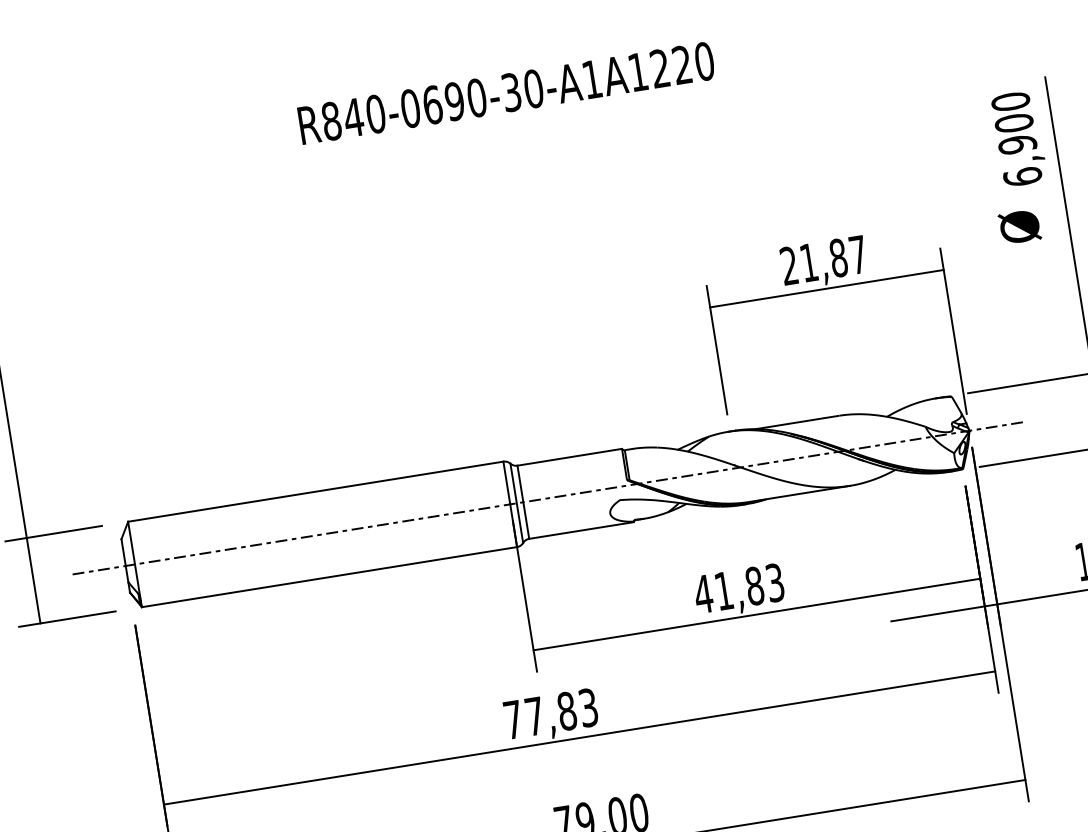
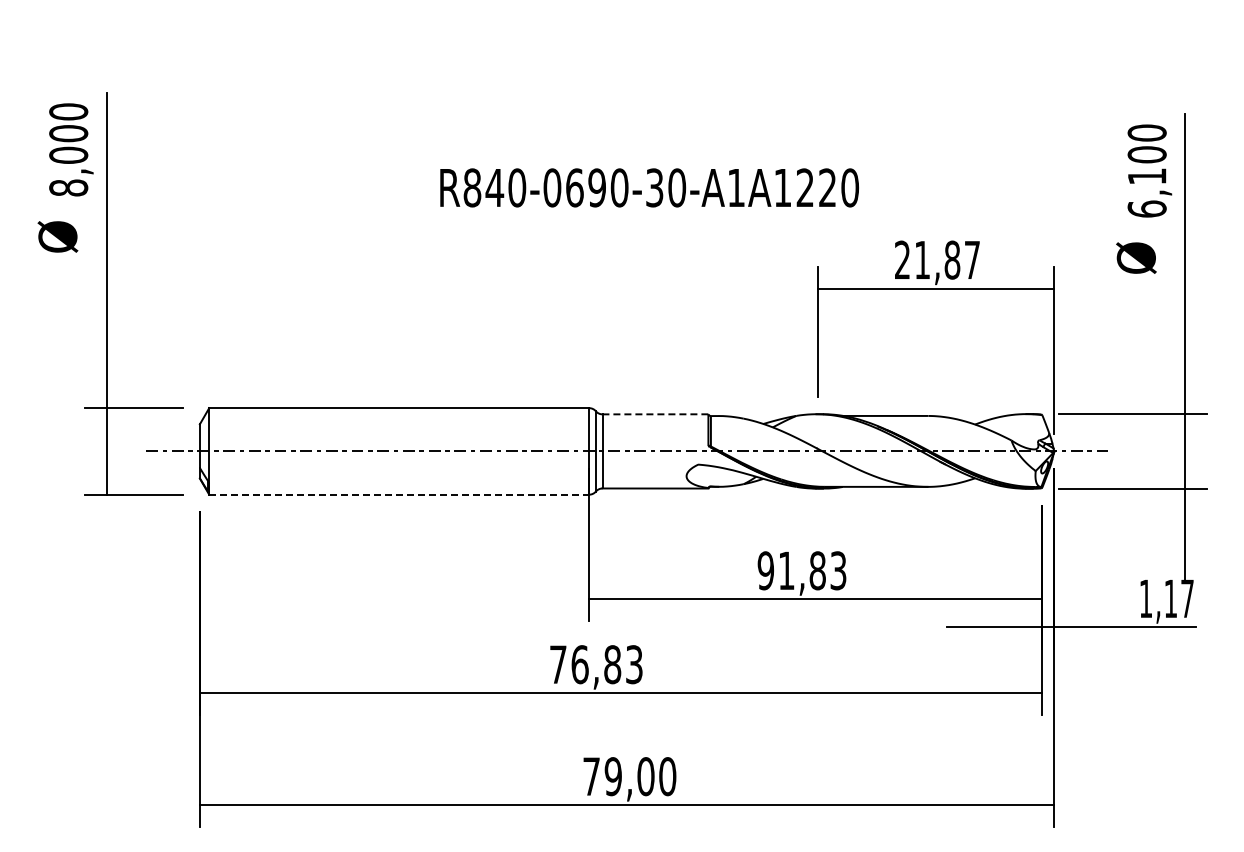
text: (506, 92) -> (649, 187), moved
text: (1016, 144) -> (1146, 176), 6,900 -> 6,100
line: (569, 457) -> (655, 414), solid -> dashed
line: (329, 576) -> (399, 494), solid -> dashed
text: (703, 594) -> (765, 570), 41,83 -> 91,83
text: (534, 716) -> (579, 664), 77,83 -> 76,83

